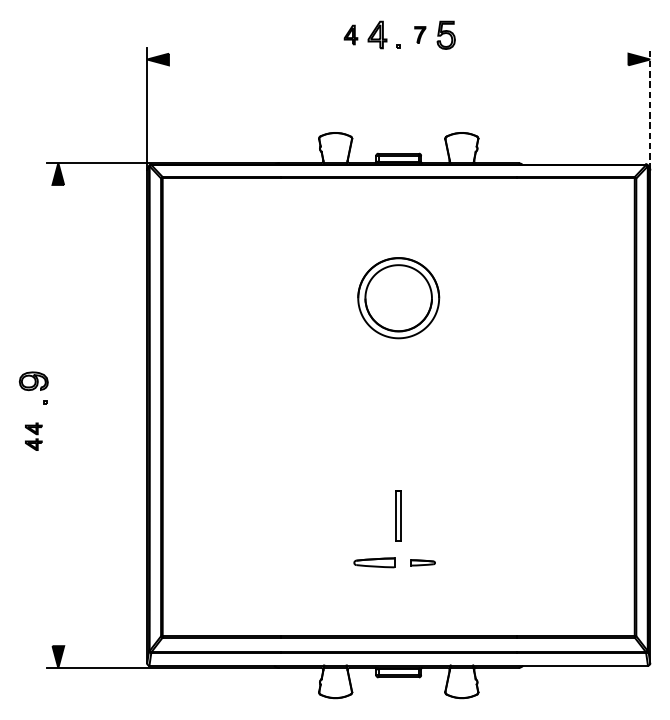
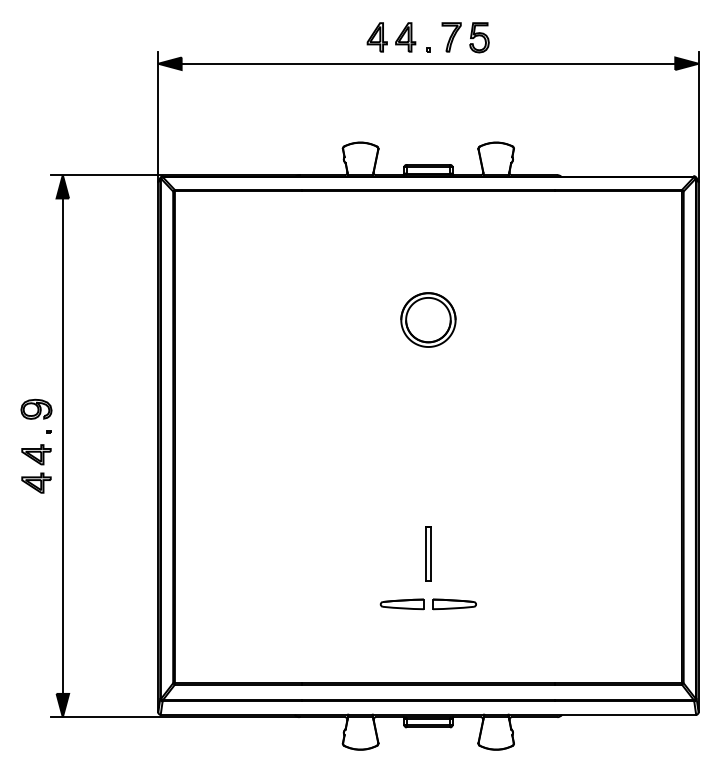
part: (350, 35) -> (376, 37), size x1.43
part: (420, 35) -> (451, 37), size x1.67
line: (398, 59) -> (428, 63), added
line: (650, 108) -> (698, 116), dashed -> solid
part: (398, 297) -> (428, 319), size x0.62
line: (58, 414) -> (62, 445), added
part: (33, 436) -> (36, 468), size x1.67
part: (422, 562) -> (454, 604), size x1.67

